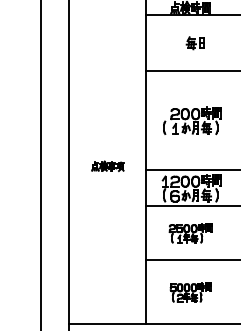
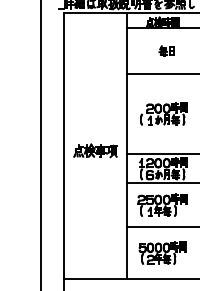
part: (107, 165) -> (95, 150), size x1.67
part: (190, 232) -> (162, 204), size x1.43
part: (190, 291) -> (162, 252), size x1.43

